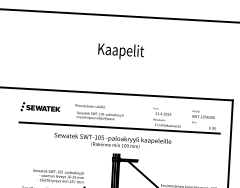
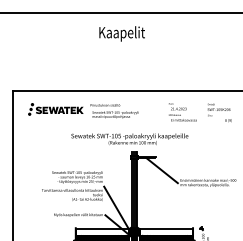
text: (120, 51) -> (121, 33), moved
part: (40, 107) -> (55, 109), size x1.4
line: (119, 128) -> (135, 125), removed

